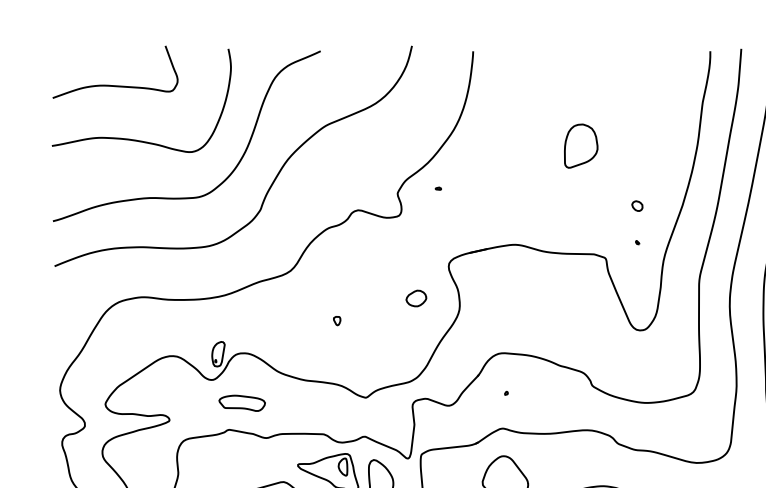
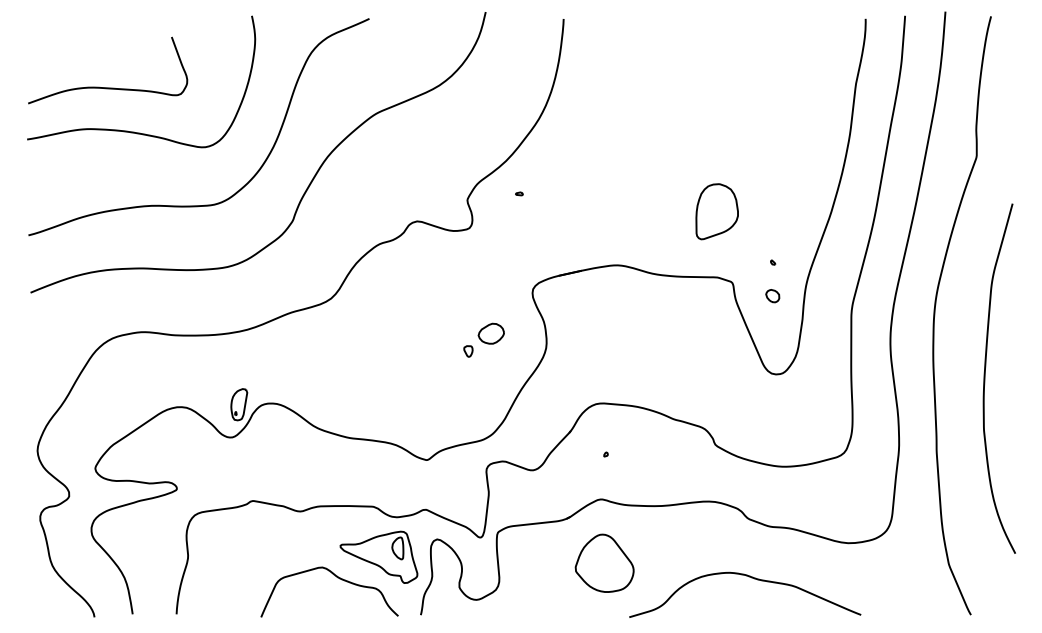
curve: (115, 85) -> (108, 87), moved
part: (580, 145) -> (716, 211), moved
part: (637, 206) -> (772, 296), moved
part: (337, 321) -> (468, 351), moved
part: (242, 402) -> (269, 466), removed

